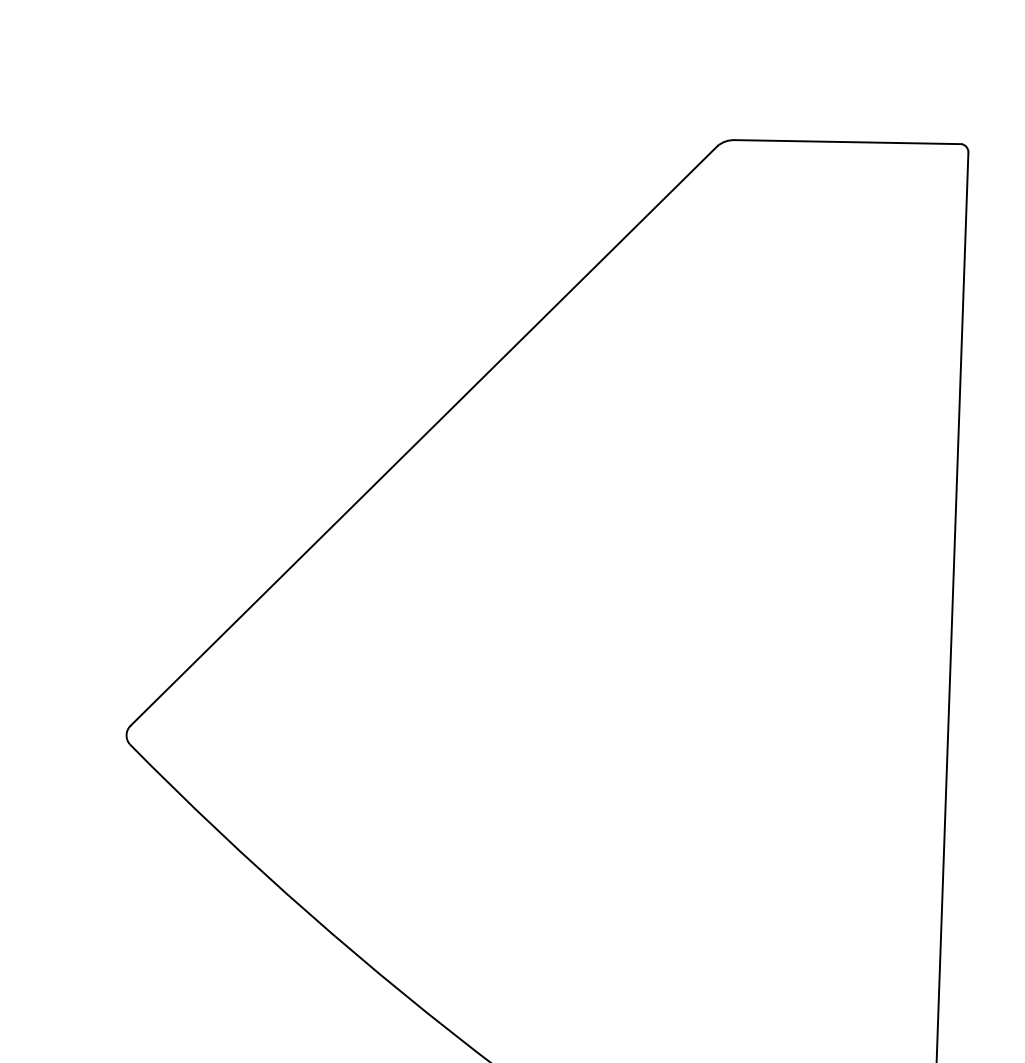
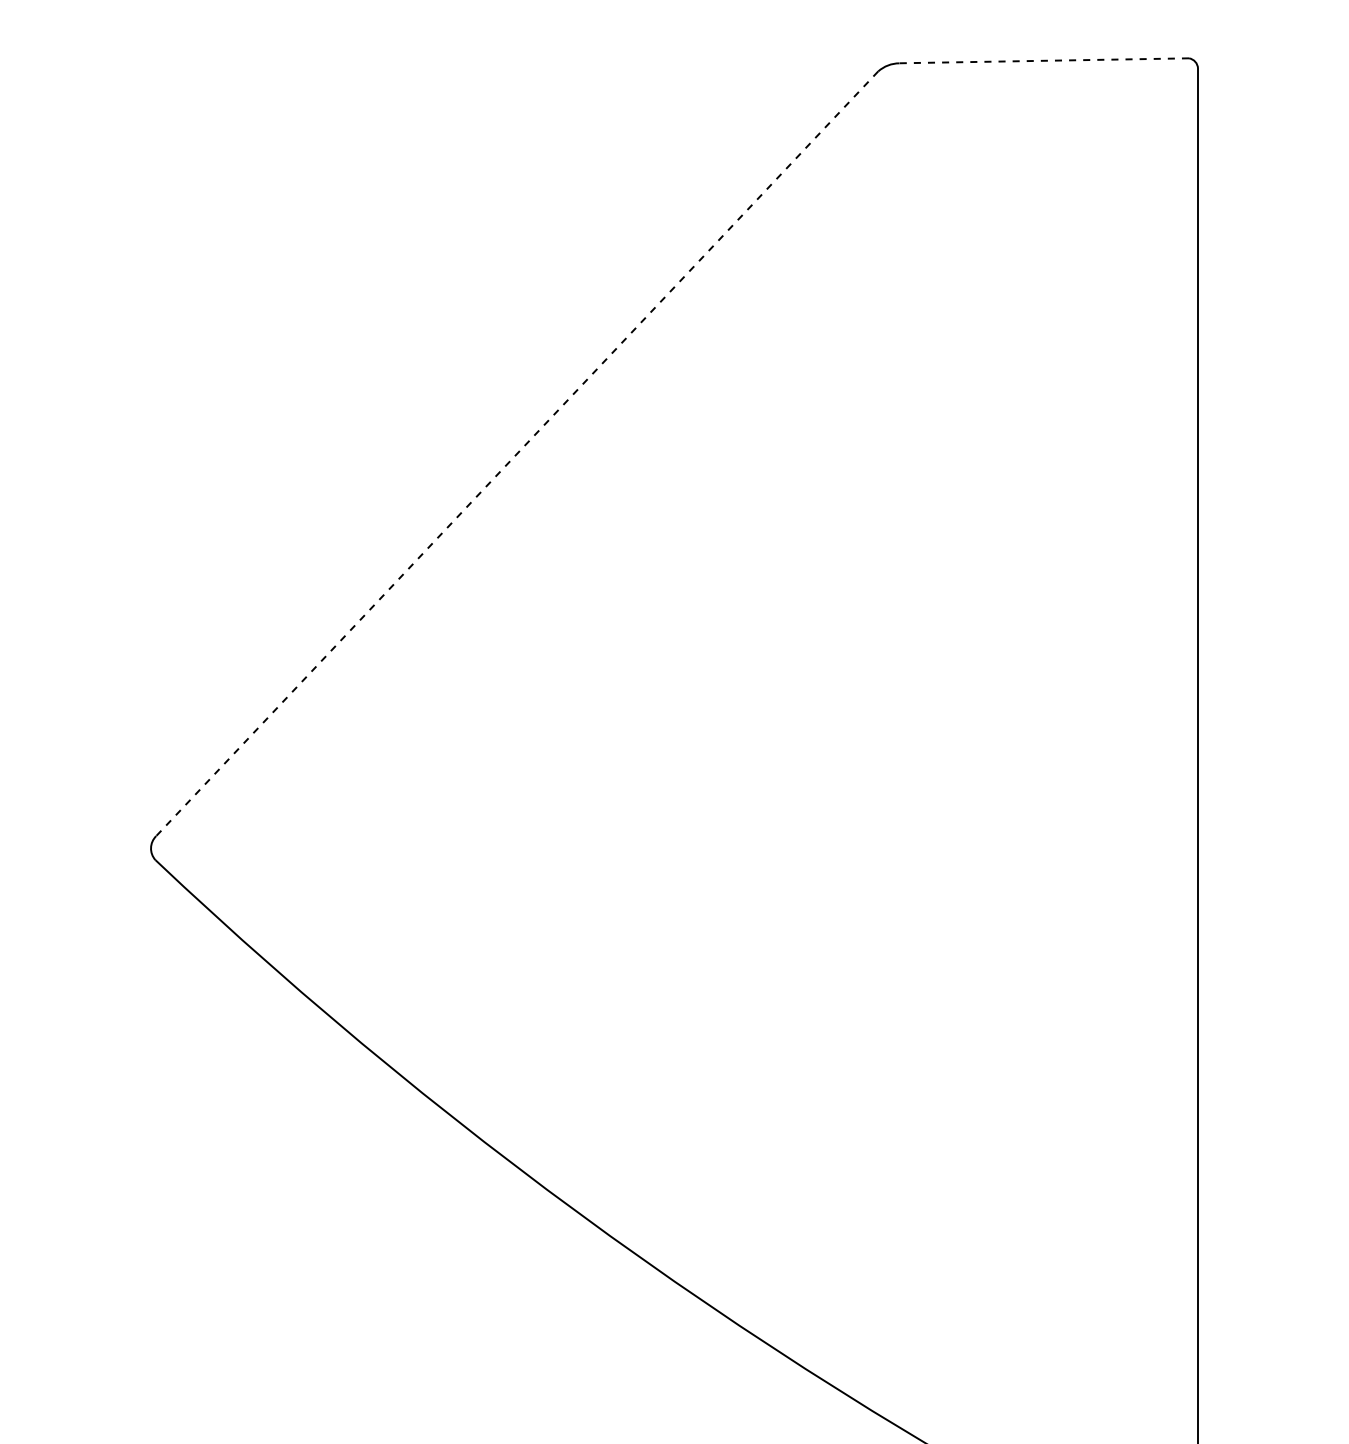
line: (848, 141) -> (1044, 60), solid -> dashed
line: (424, 435) -> (517, 453), solid -> dashed

